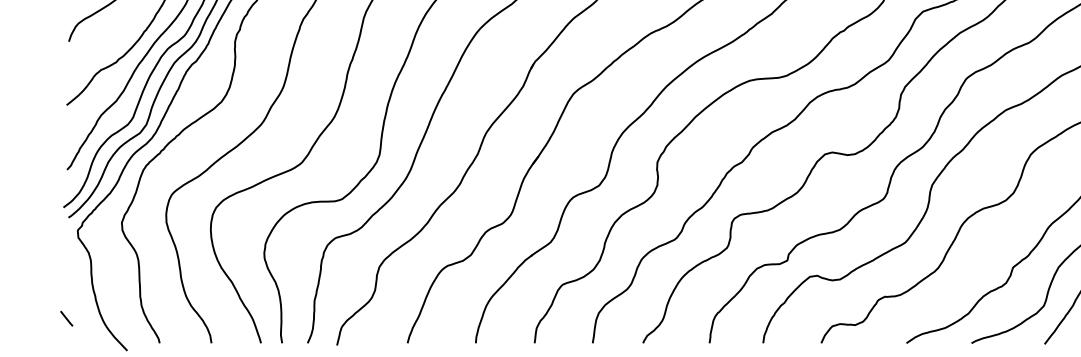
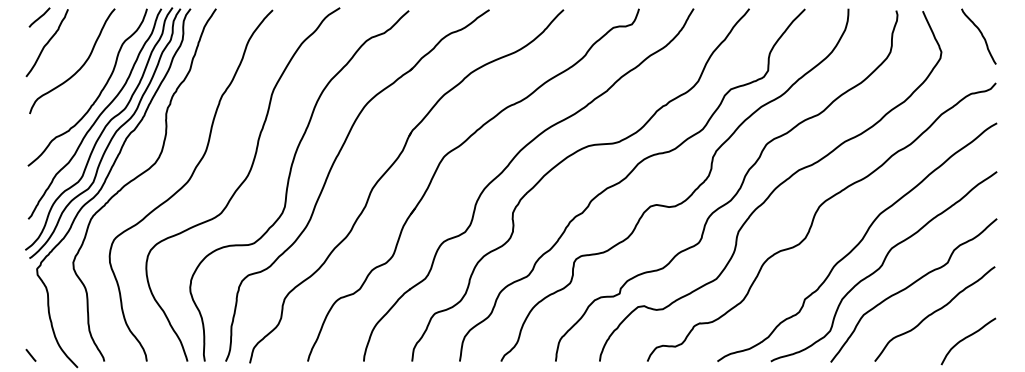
line: (66, 317) -> (30, 354), moved

